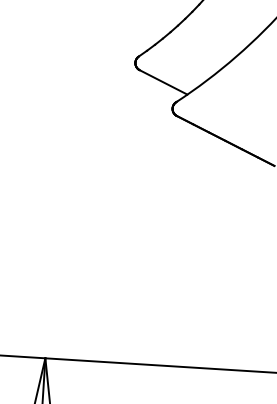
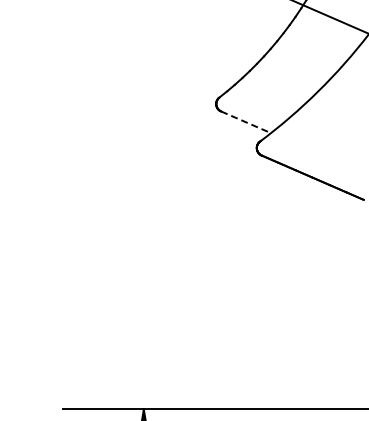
line: (164, 82) -> (246, 122), solid -> dashed

